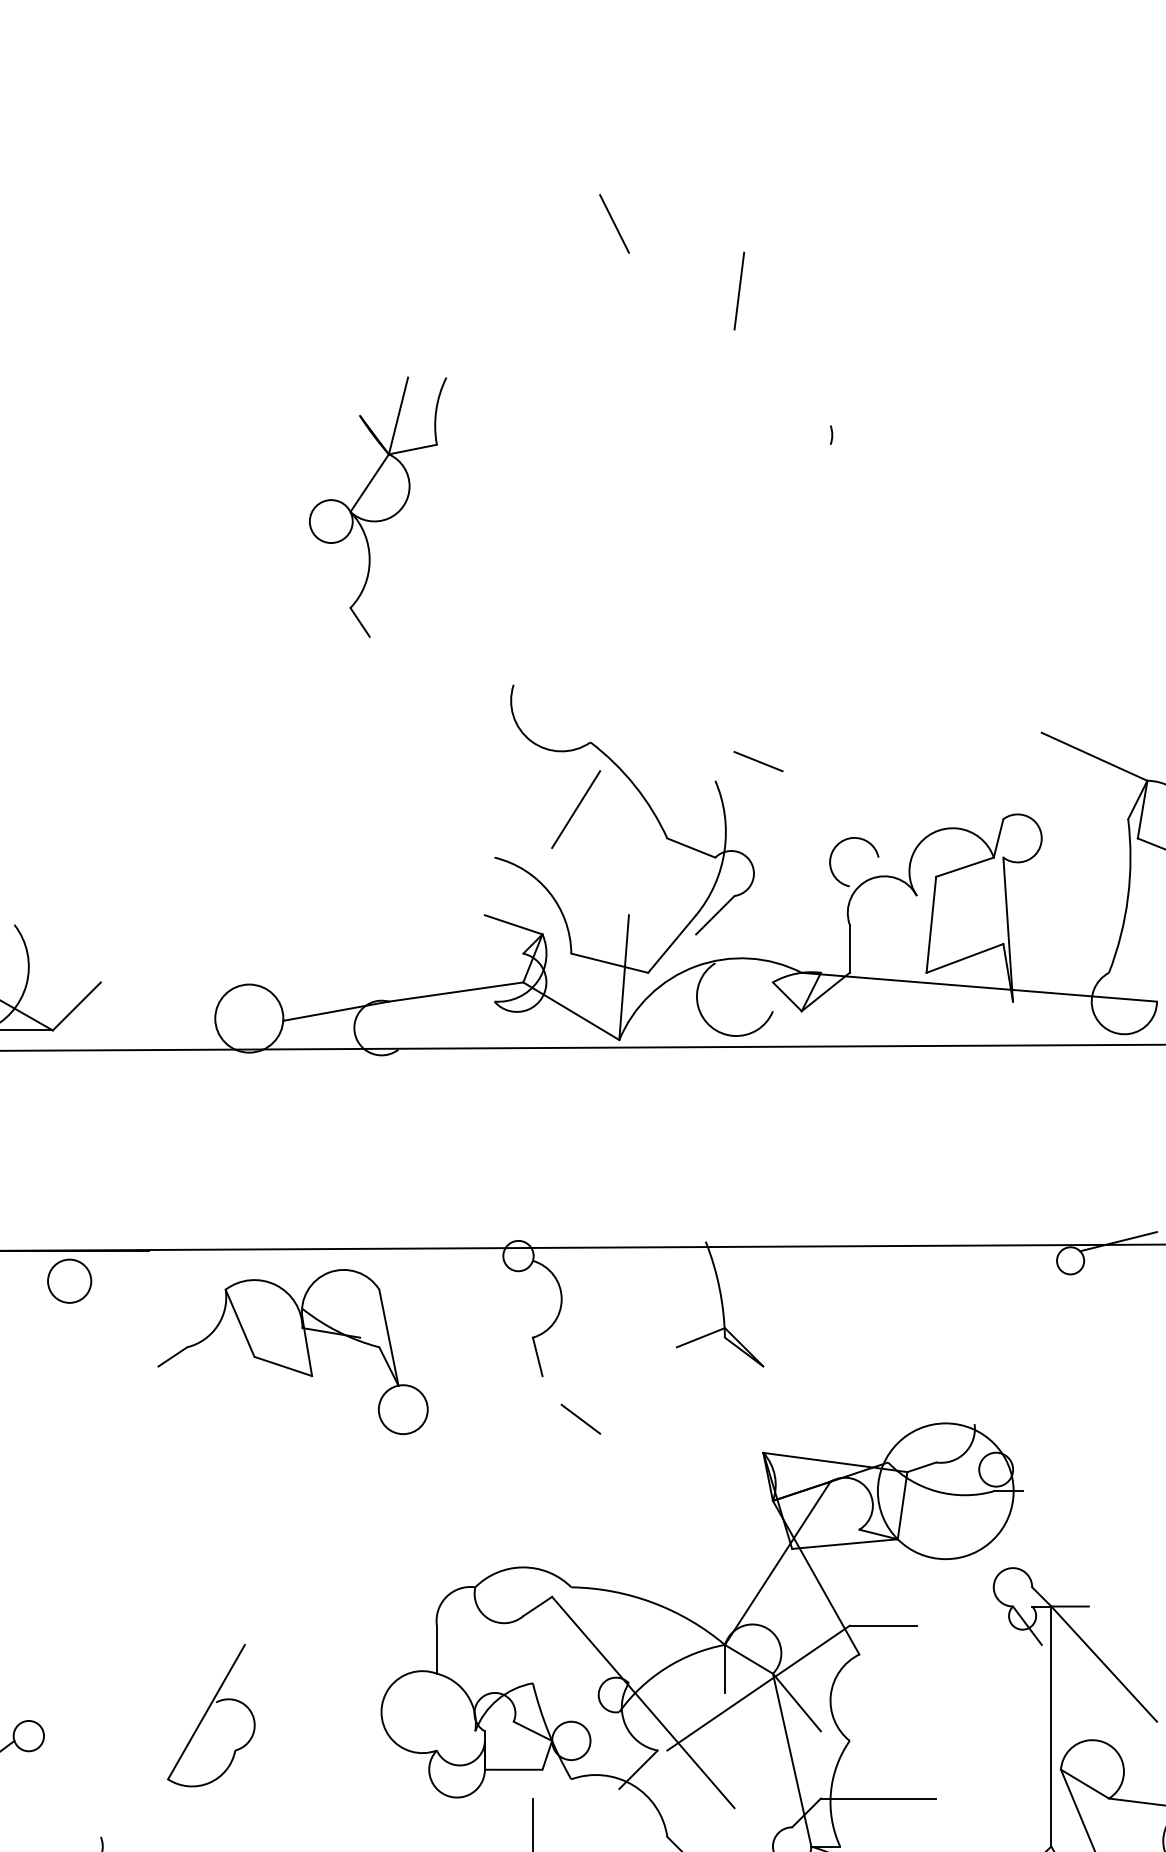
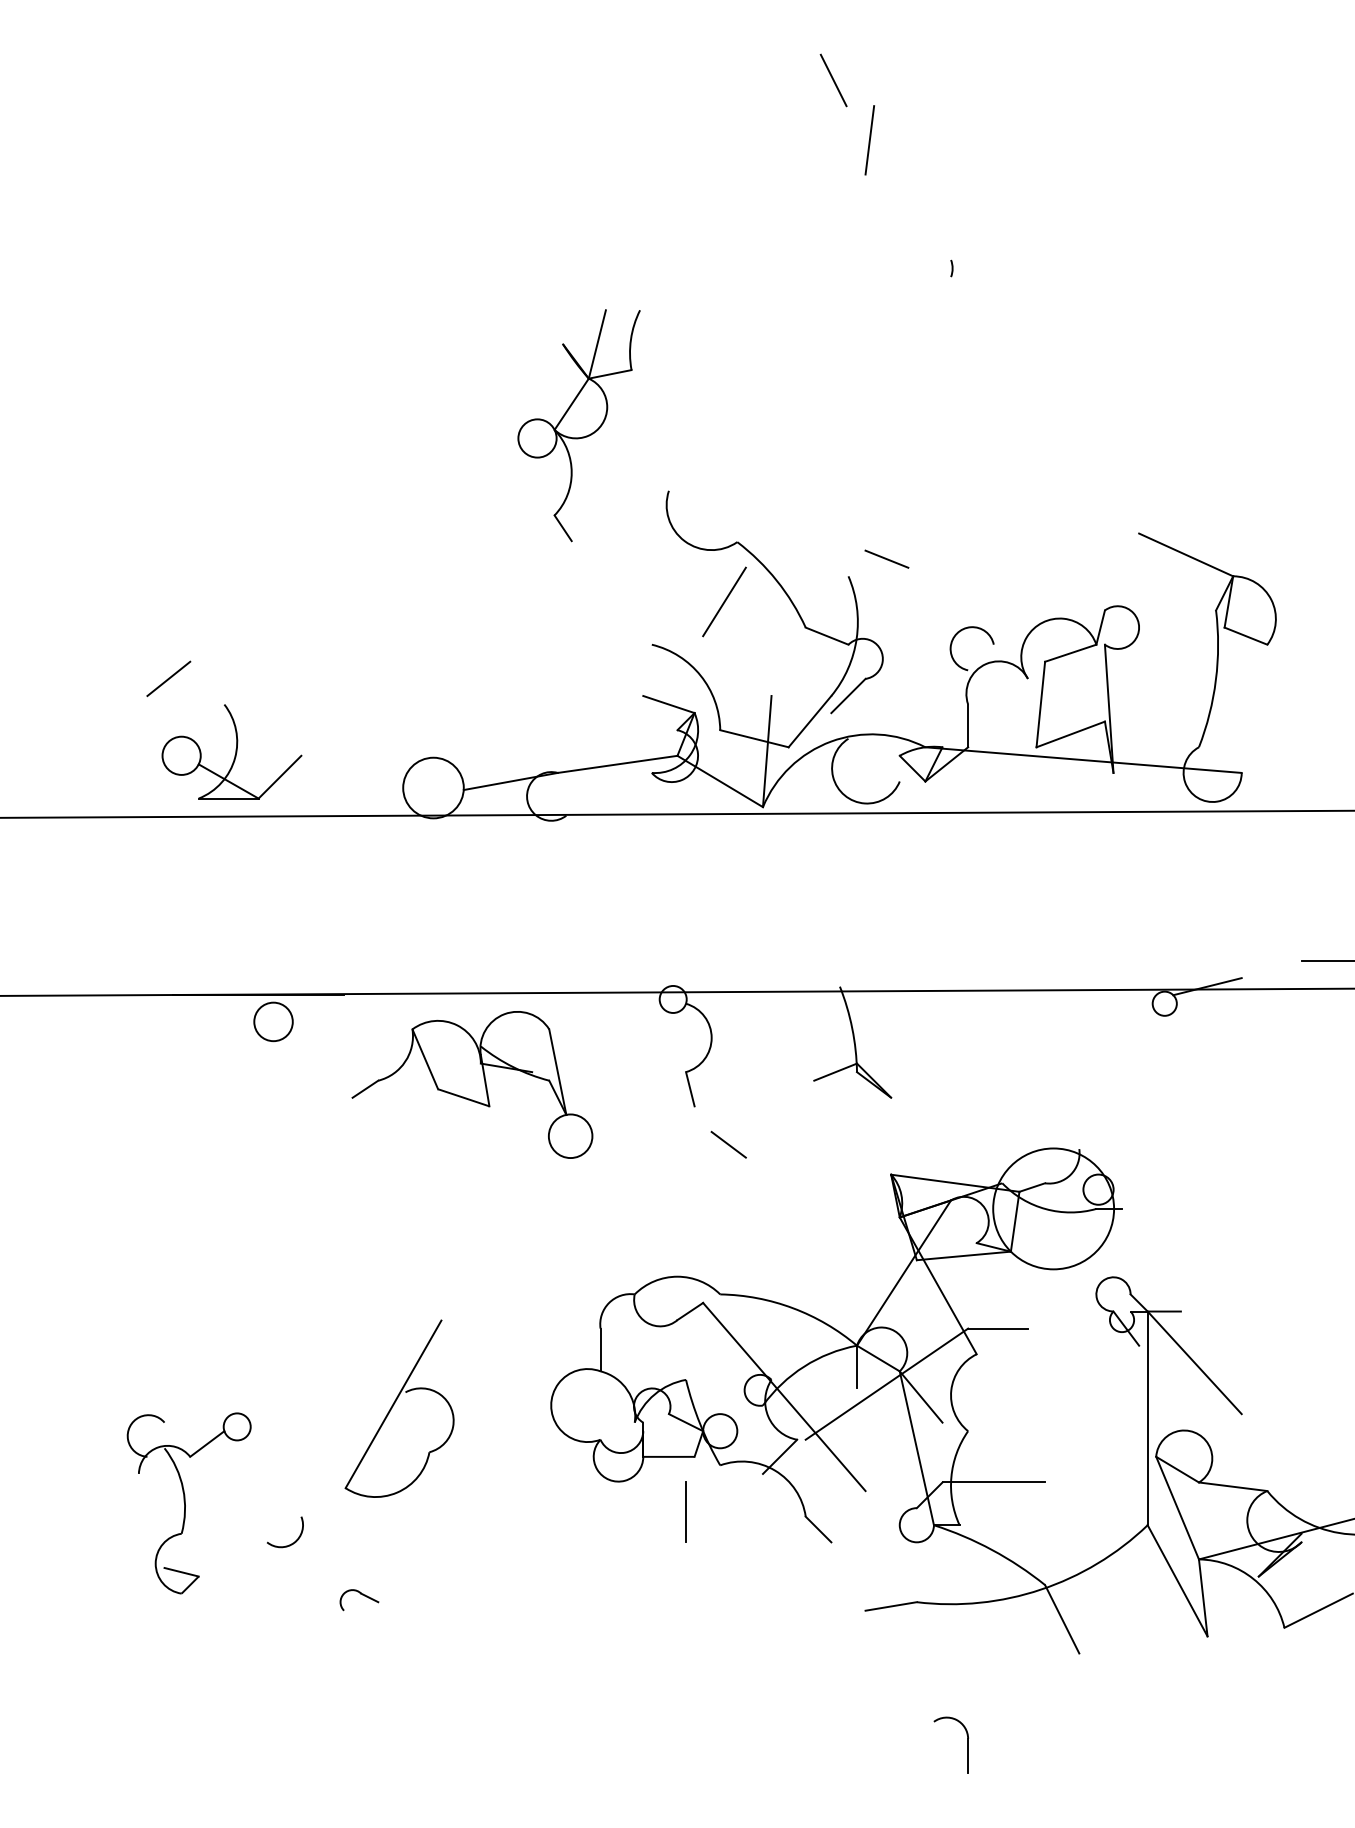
line: (614, 223) -> (833, 80), moved
part: (377, 506) -> (578, 425), moved
part: (211, 1715) -> (399, 1408), size x1.4

